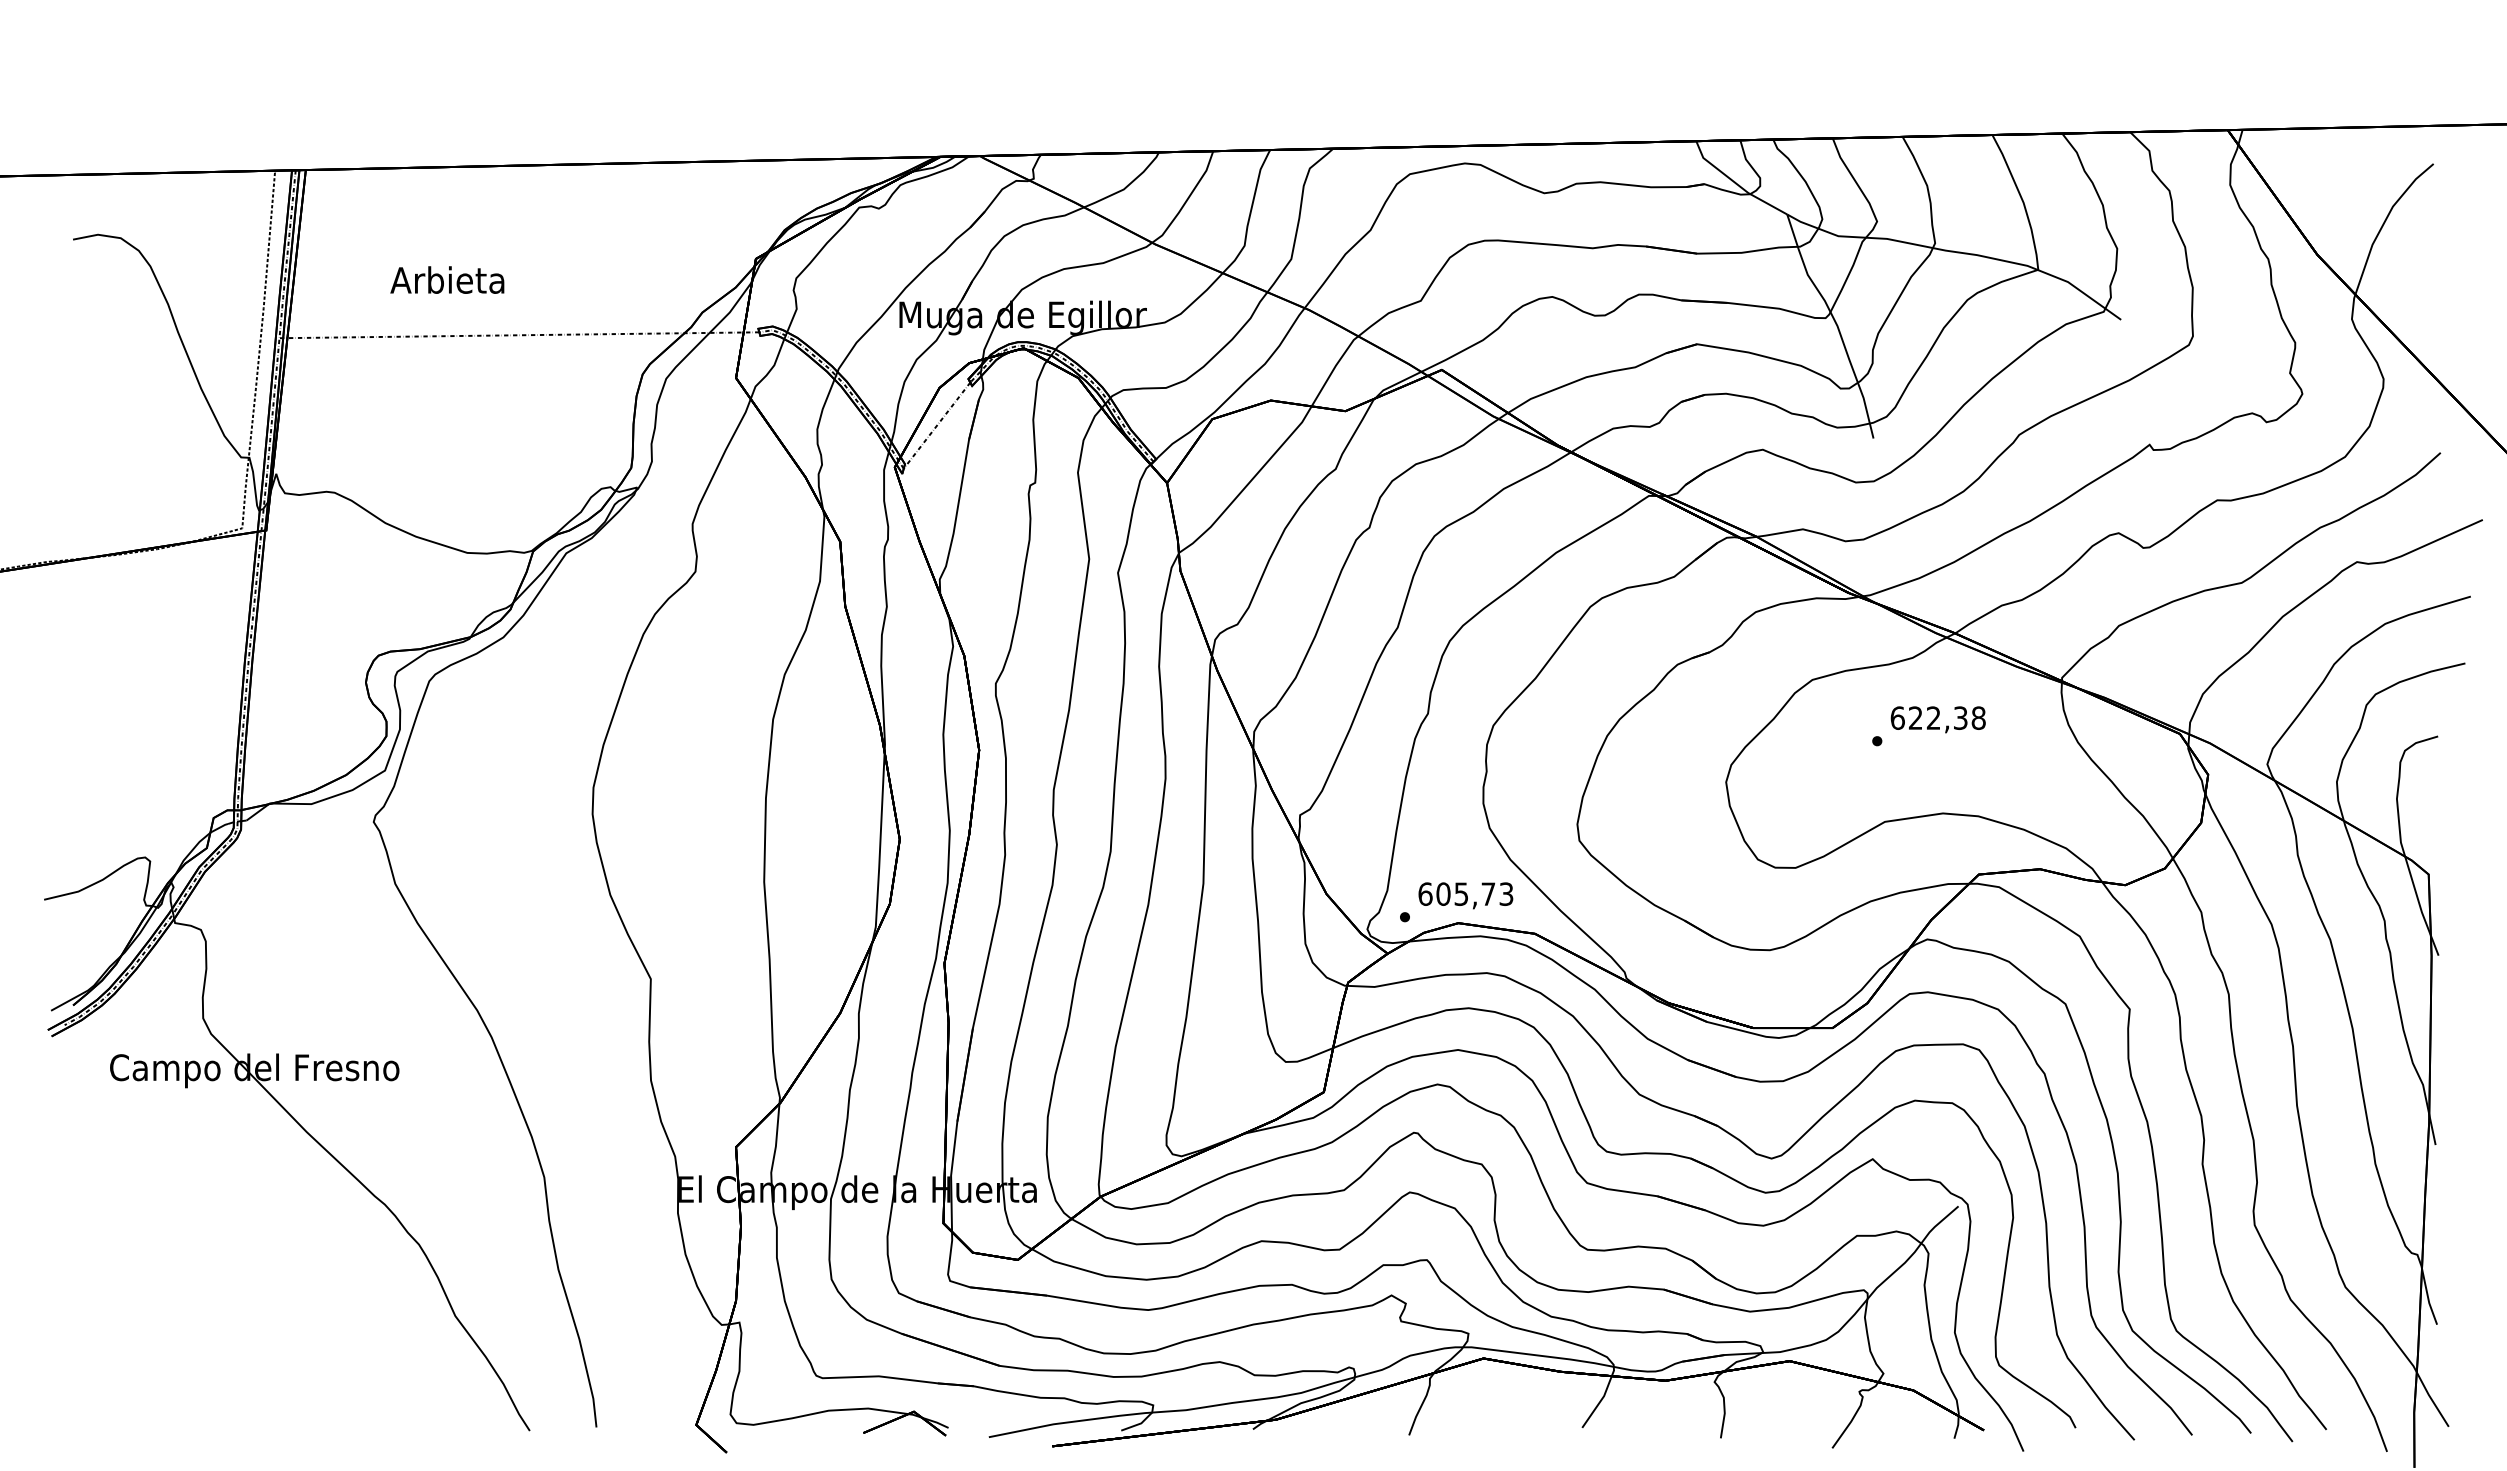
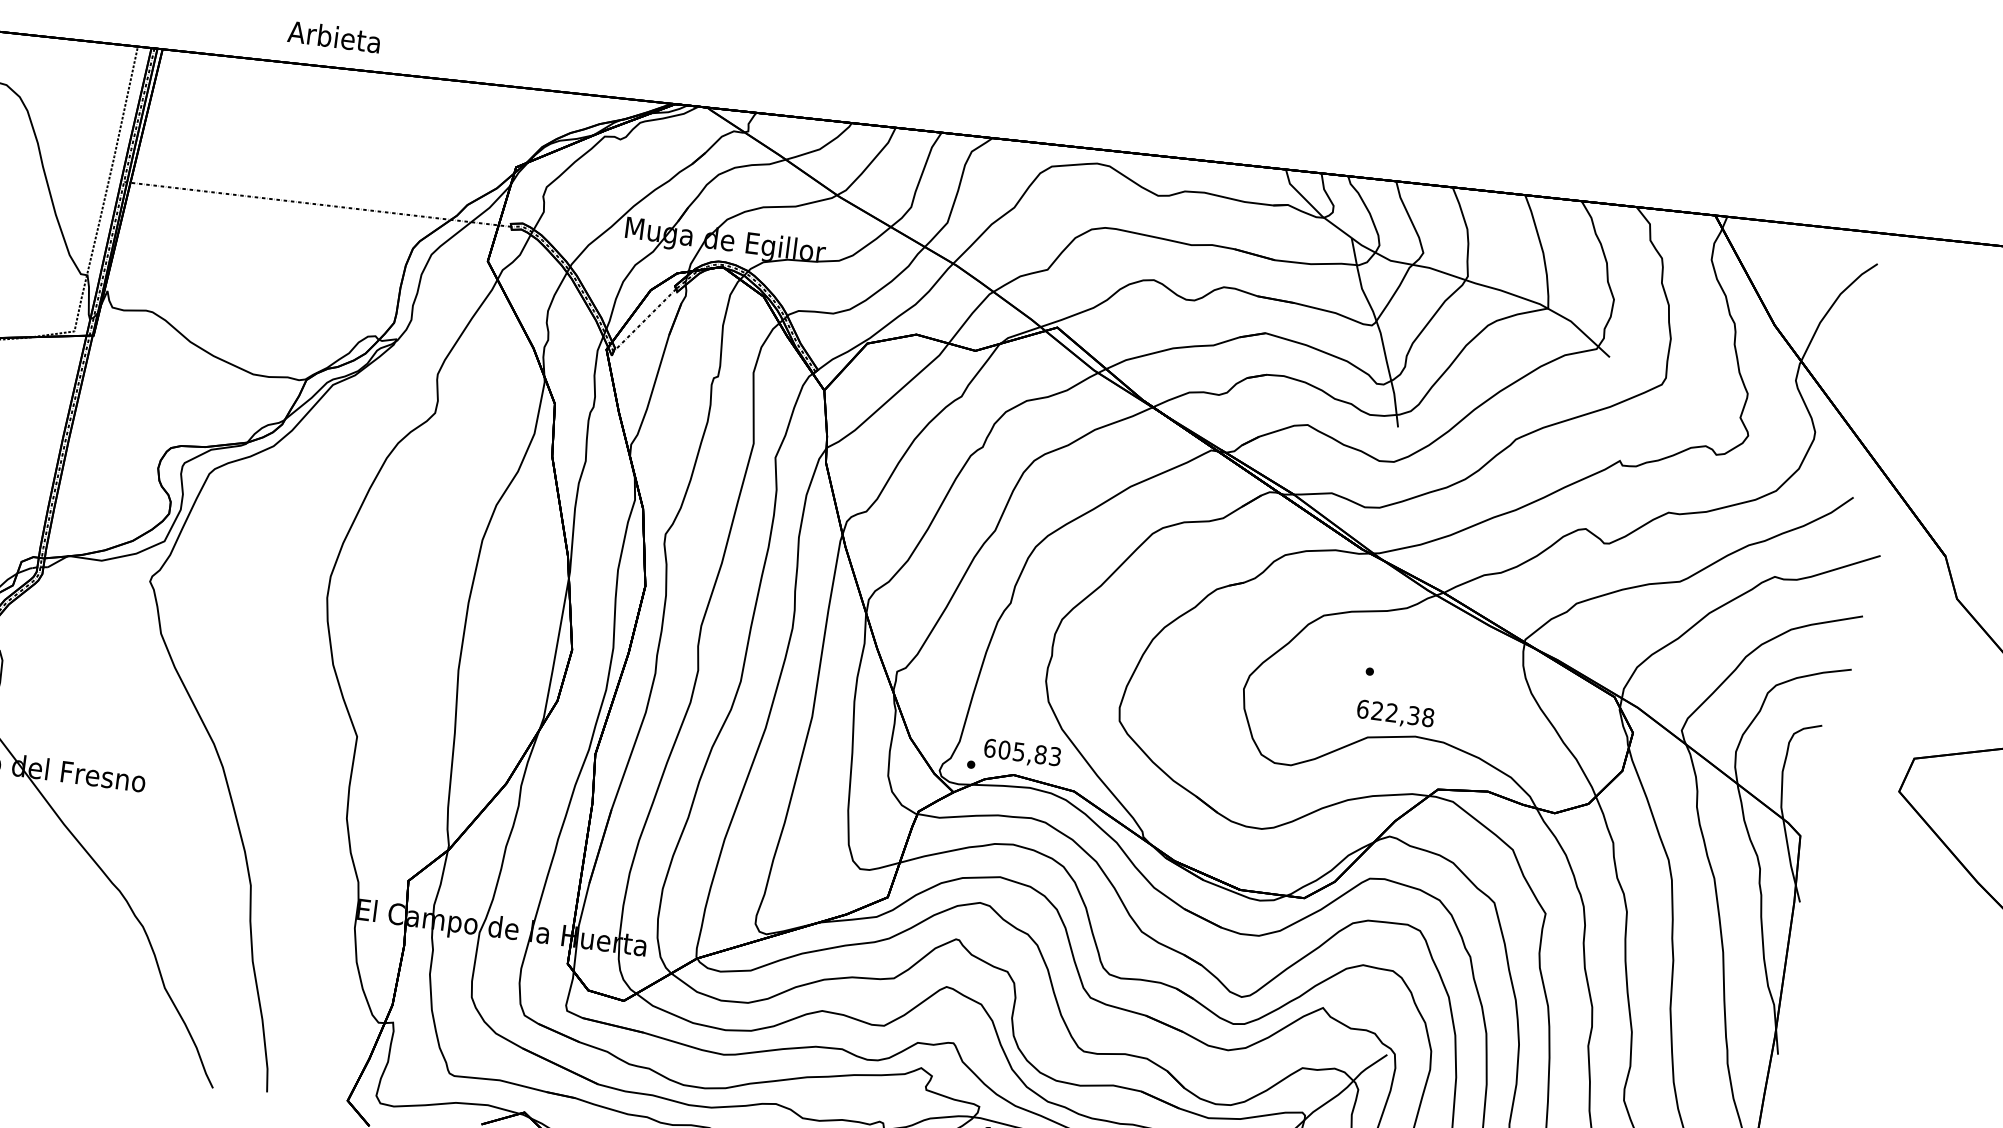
text: (447, 279) -> (334, 36), moved
text: (1937, 719) -> (1394, 714), moved
text: (1488, 893) -> (1040, 754), 605,73 -> 605,83

